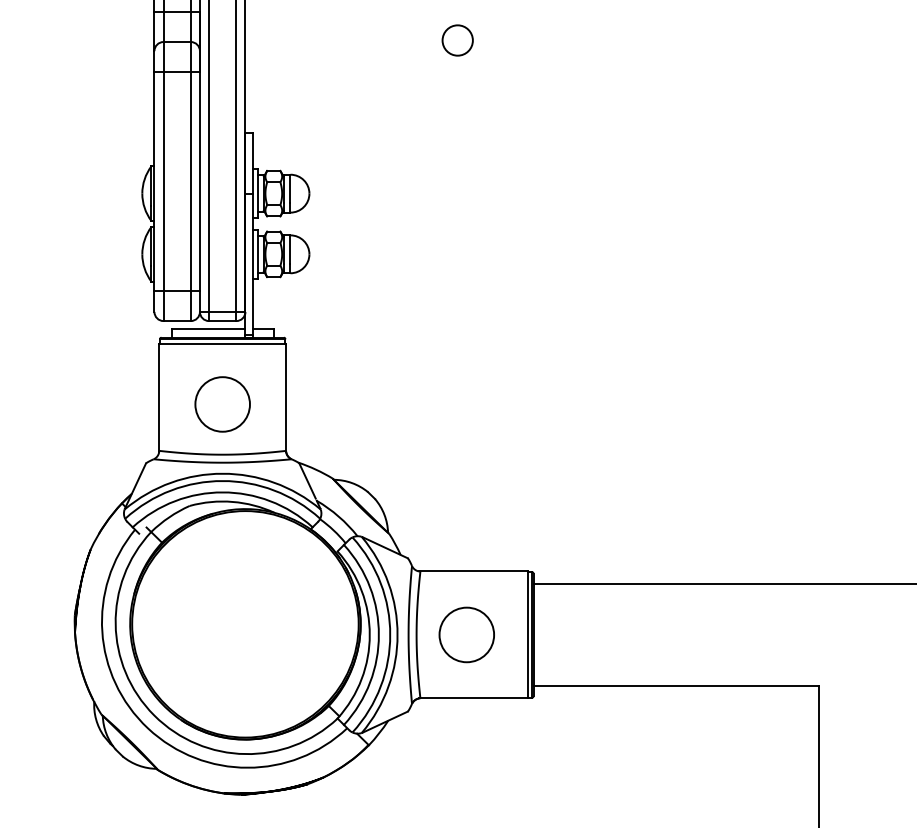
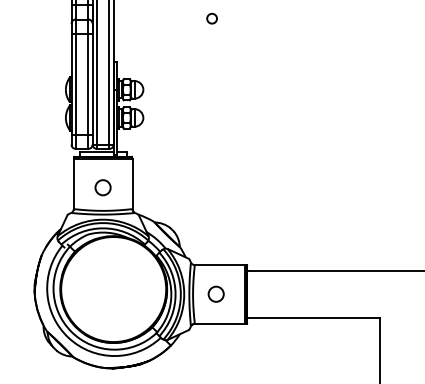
circle: (456, 39) -> (211, 18), size x0.7
circle: (221, 404) -> (102, 187), size x0.6
circle: (464, 632) -> (215, 293), size x0.6

